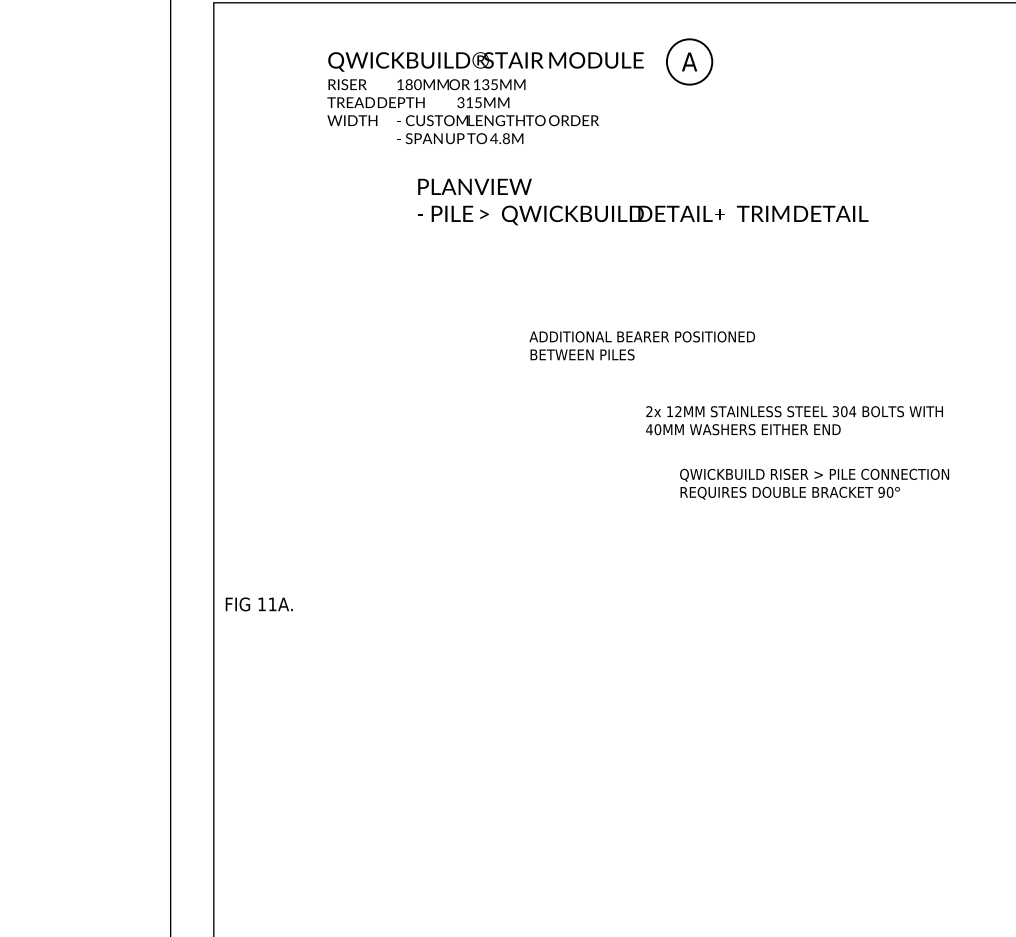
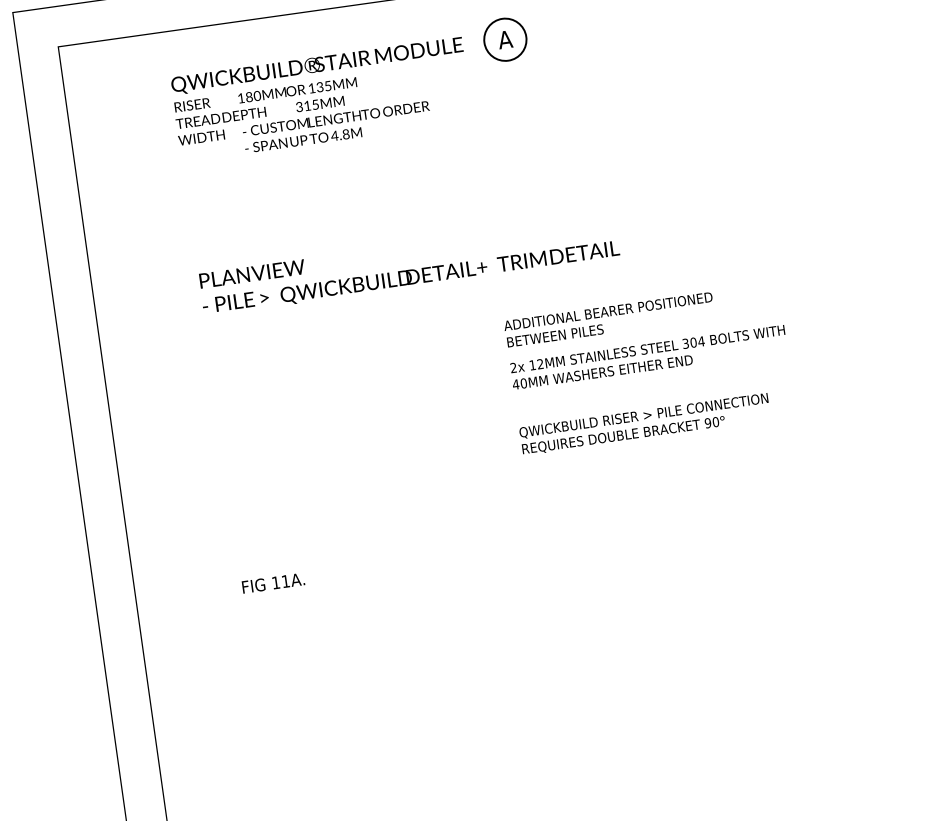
text: (643, 201) -> (409, 265), moved
text: (641, 345) -> (608, 319), moved
text: (814, 483) -> (644, 423), moved
text: (258, 604) -> (272, 583), moved

